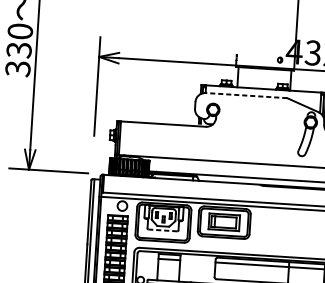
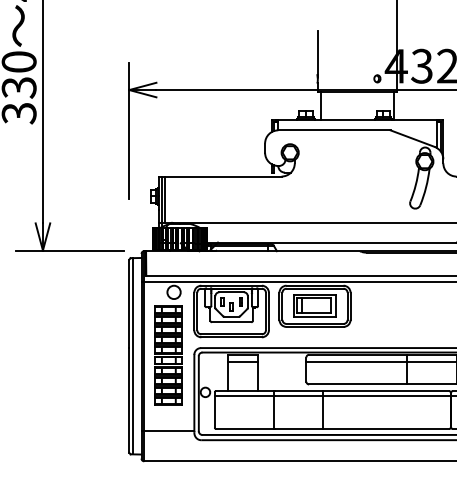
line: (237, 38) -> (317, 52), added
line: (245, 95) -> (333, 130), dashed -> solid
line: (162, 230) -> (231, 322), dashed -> solid

